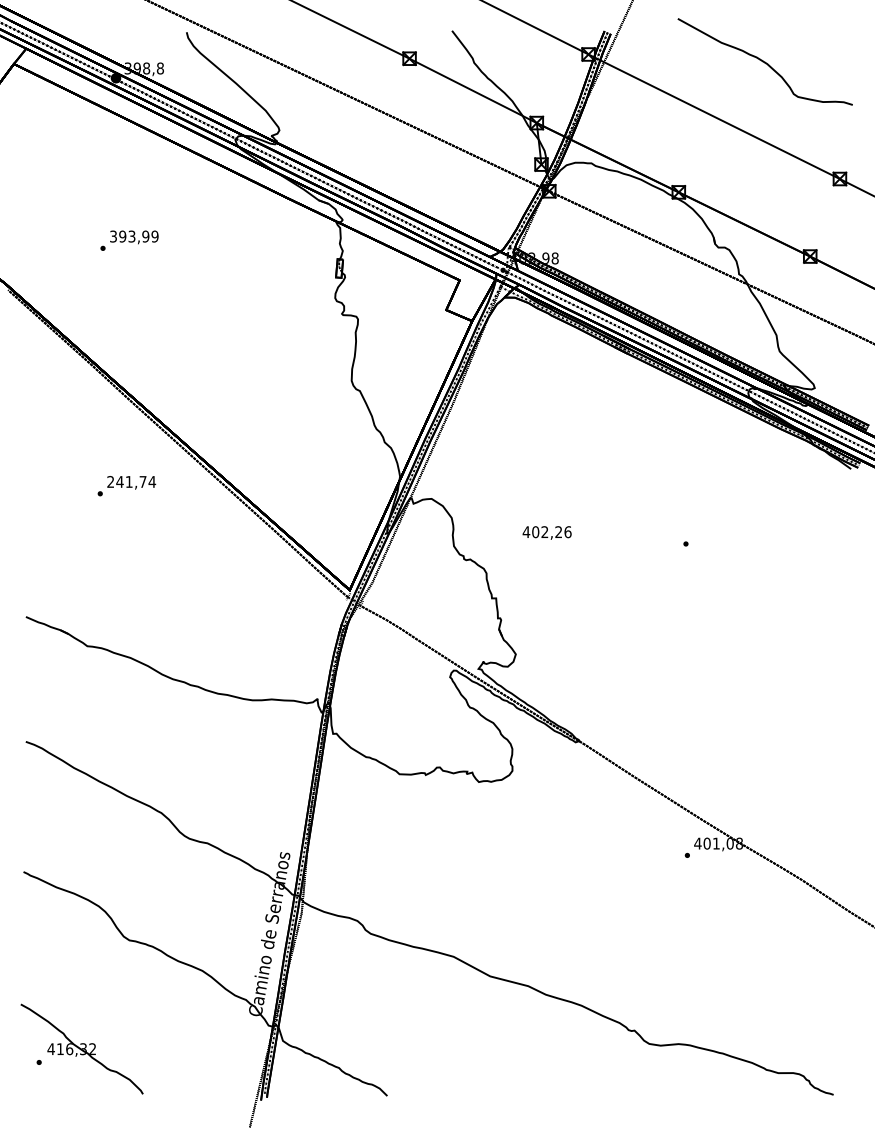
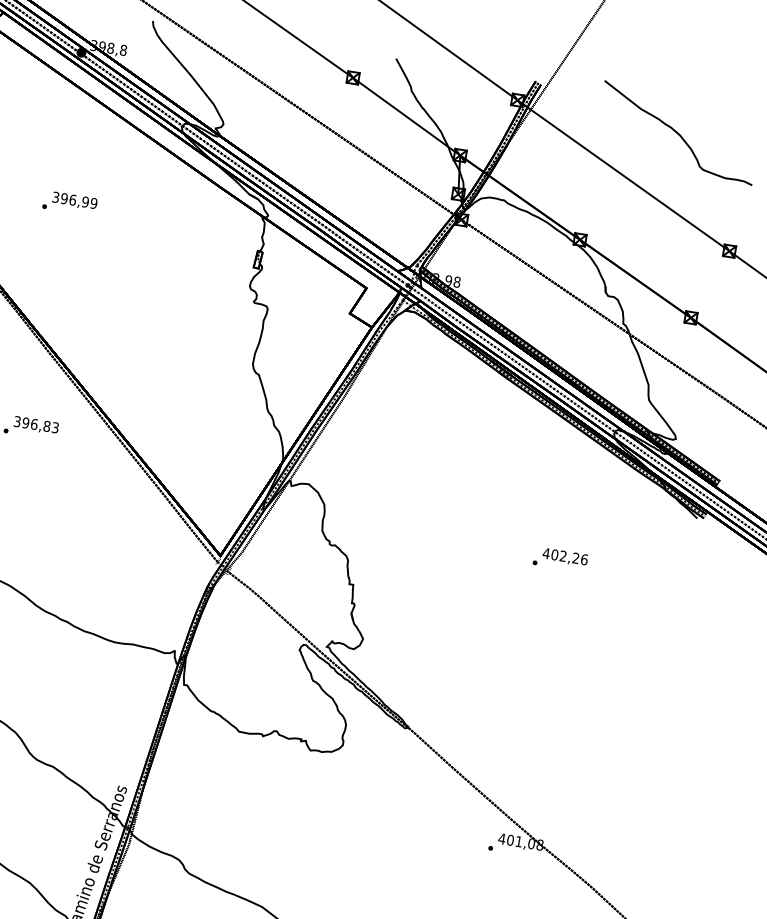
text: (131, 236) -> (72, 199), 393,99 -> 396,99
text: (131, 481) -> (36, 424), 241,74 -> 396,83
text: (546, 532) -> (564, 556), moved

